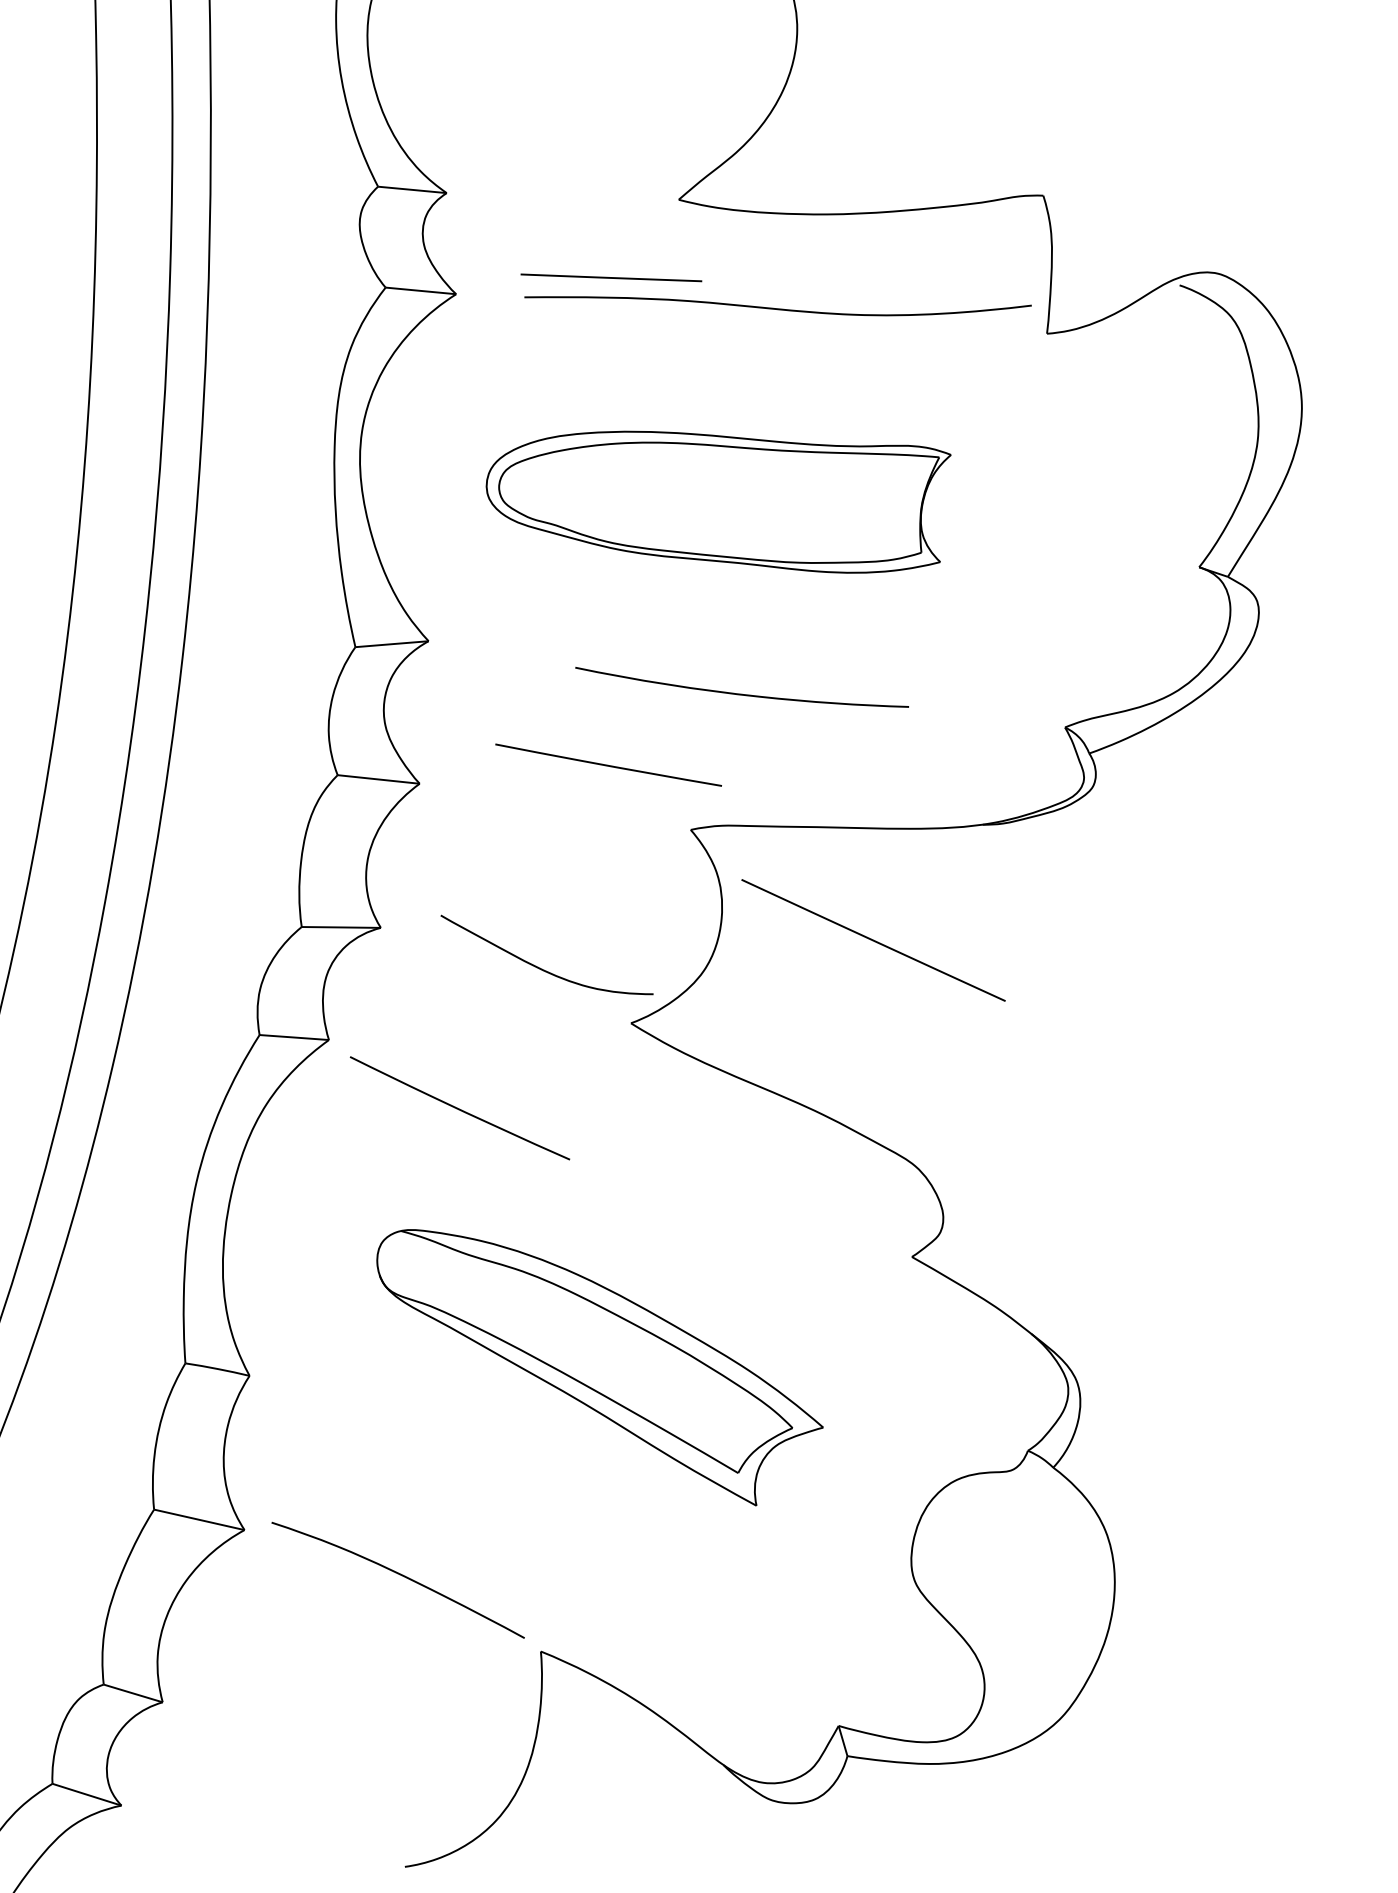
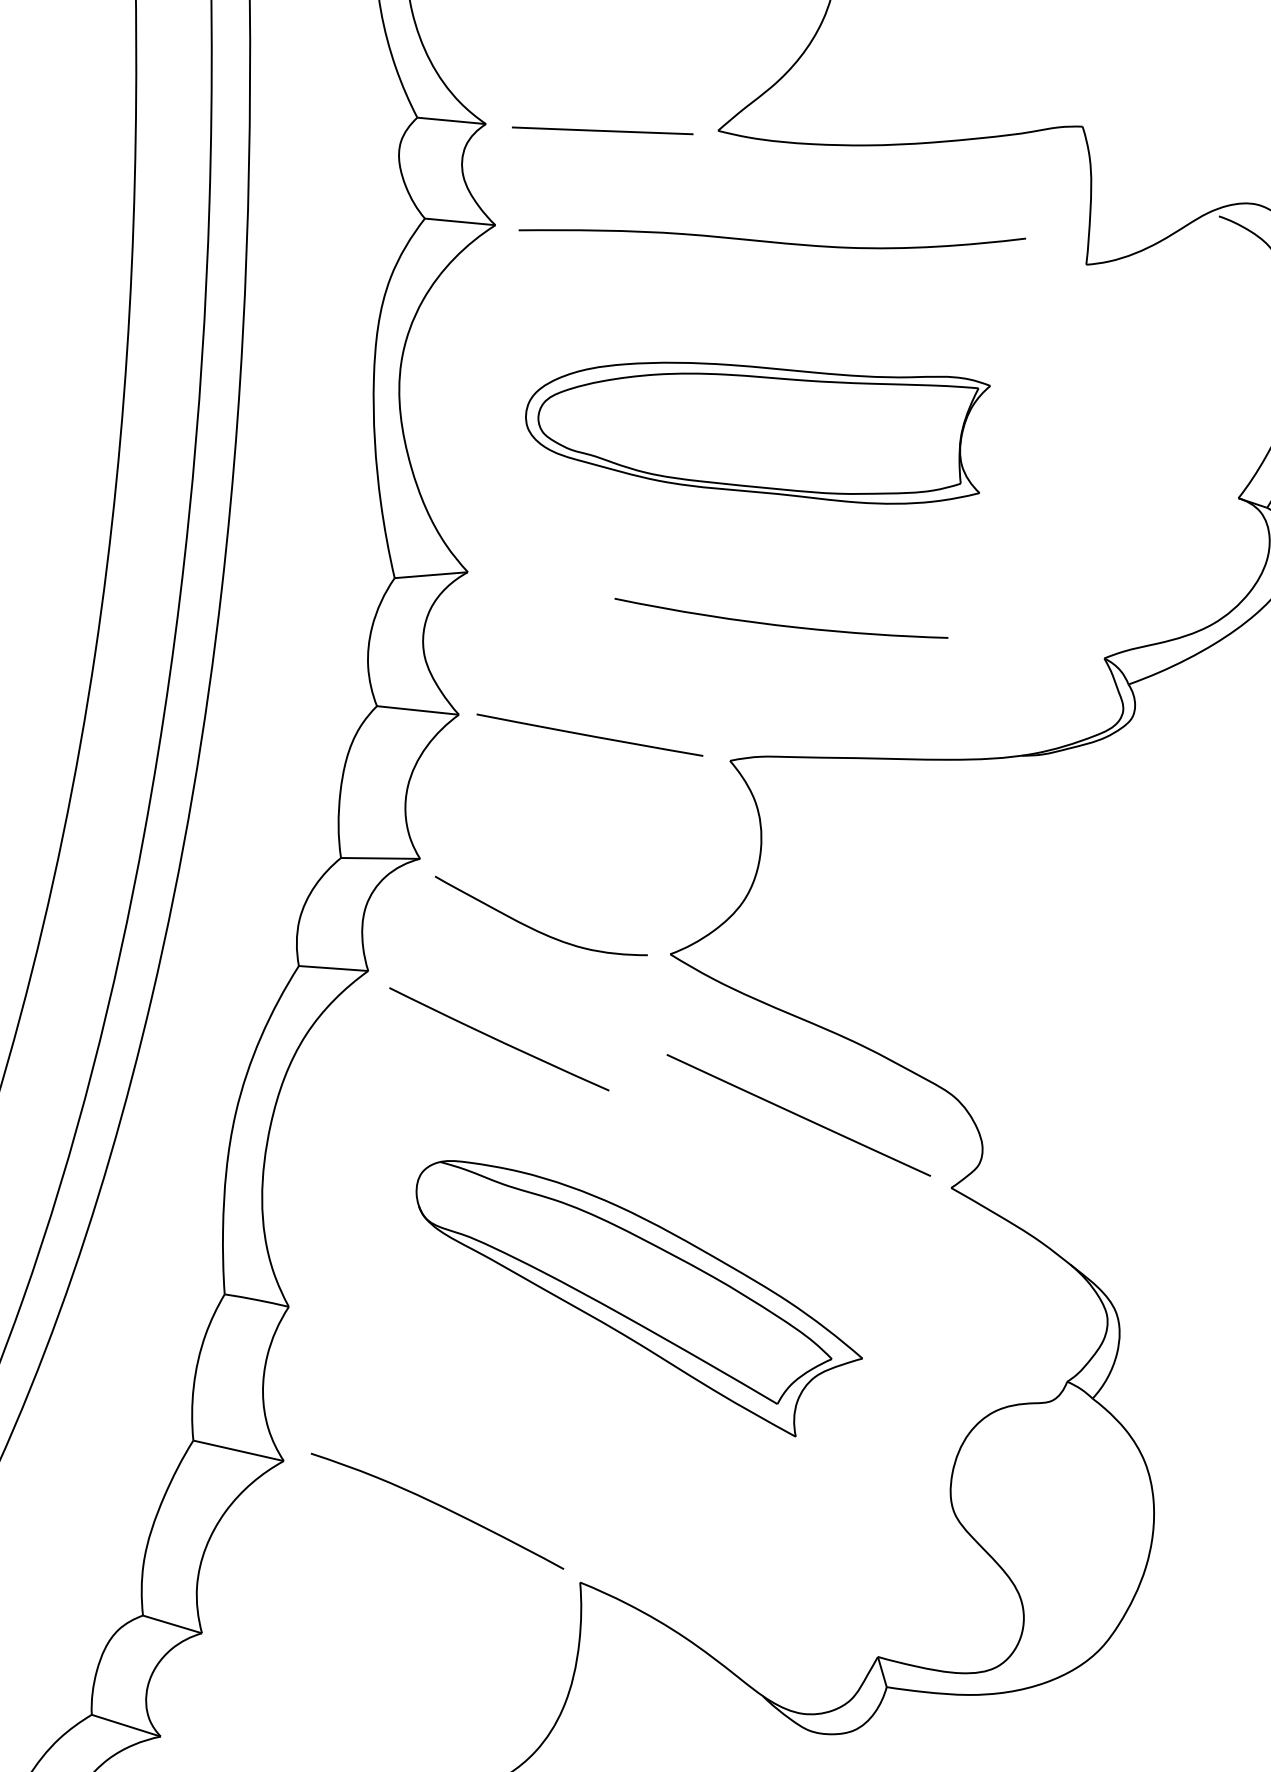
line: (611, 277) -> (602, 130), moved
curve: (777, 308) -> (771, 241), moved
line: (608, 764) -> (589, 734), moved
line: (873, 940) -> (798, 1115), moved
curve: (540, 967) -> (534, 928), moved

